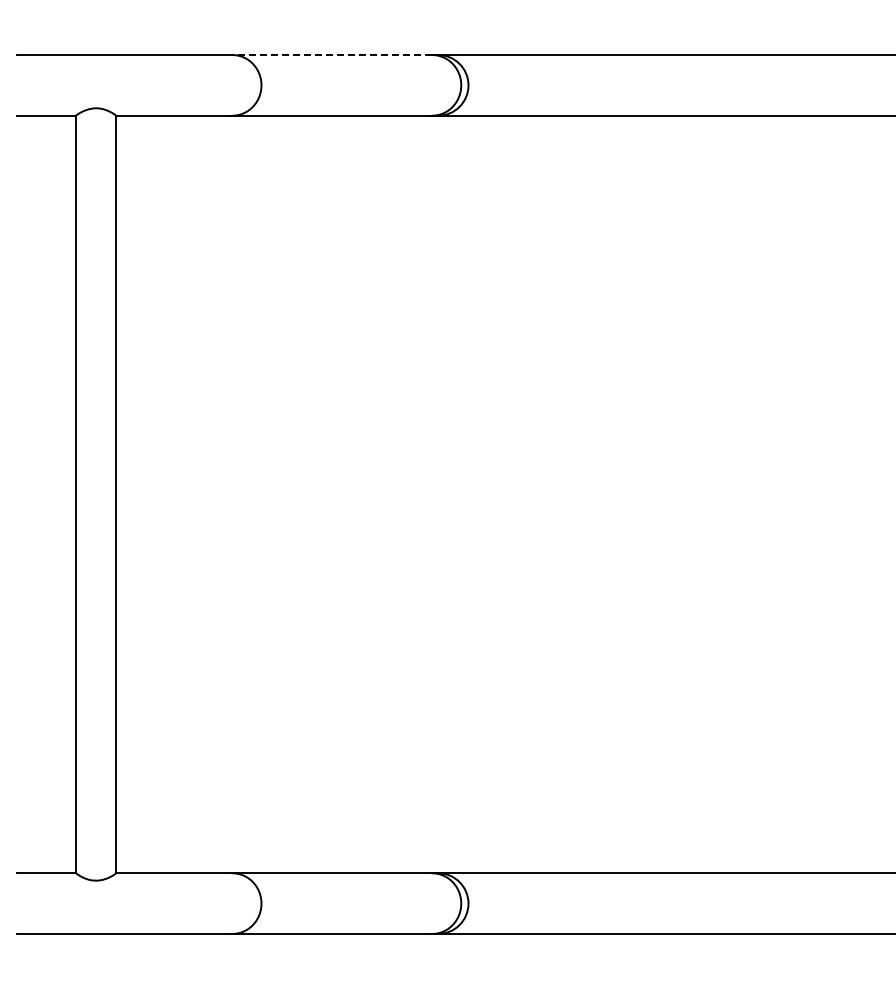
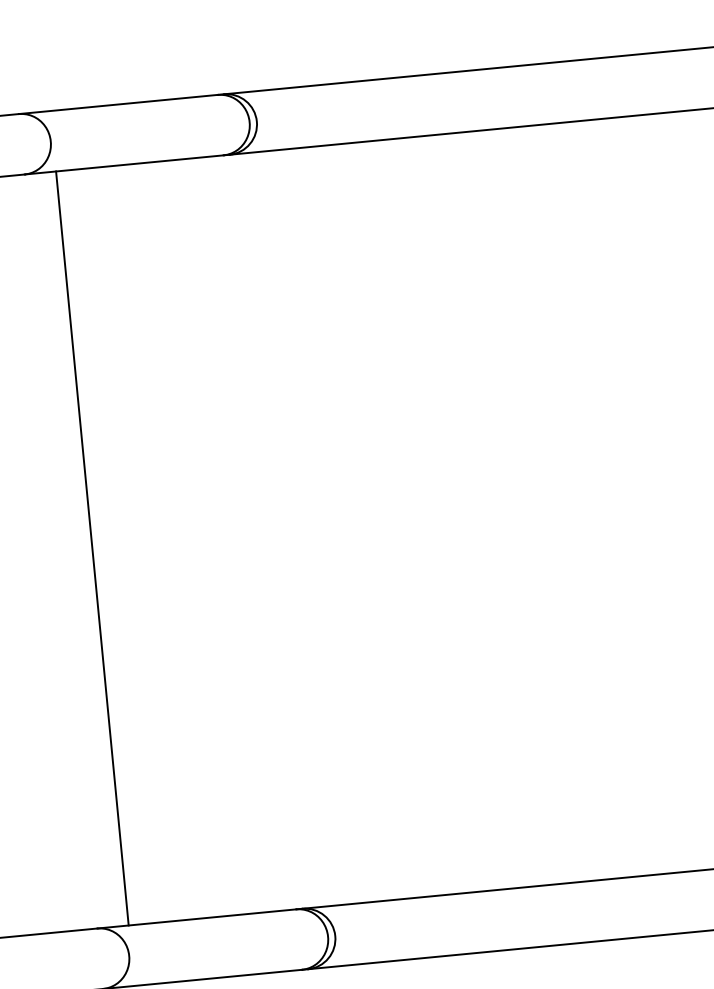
line: (332, 55) -> (118, 104), dashed -> solid
line: (263, 494) -> (92, 548), added

